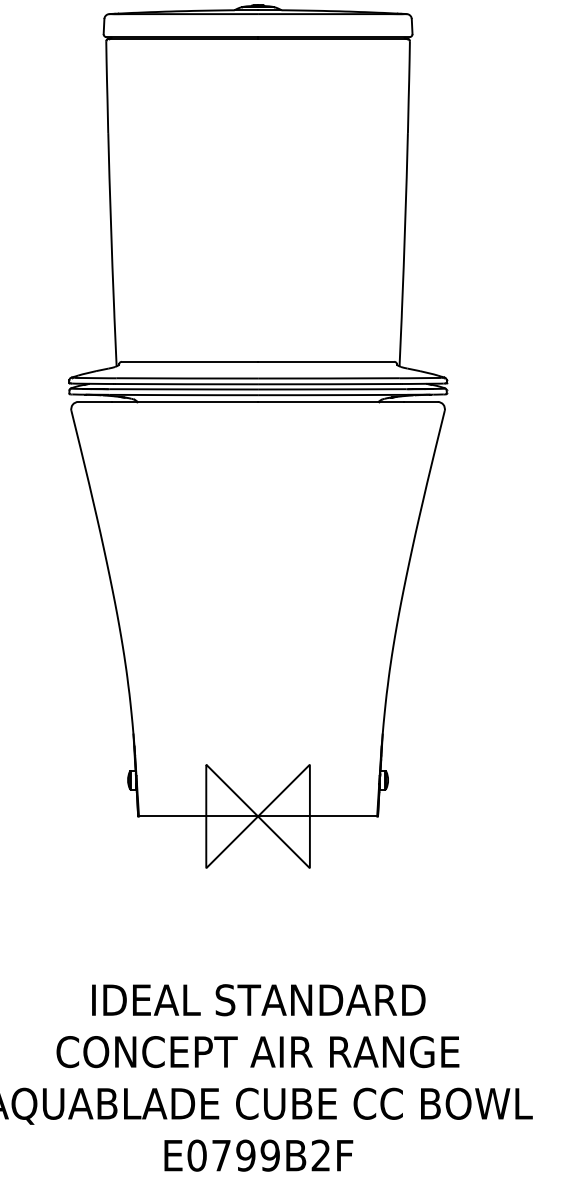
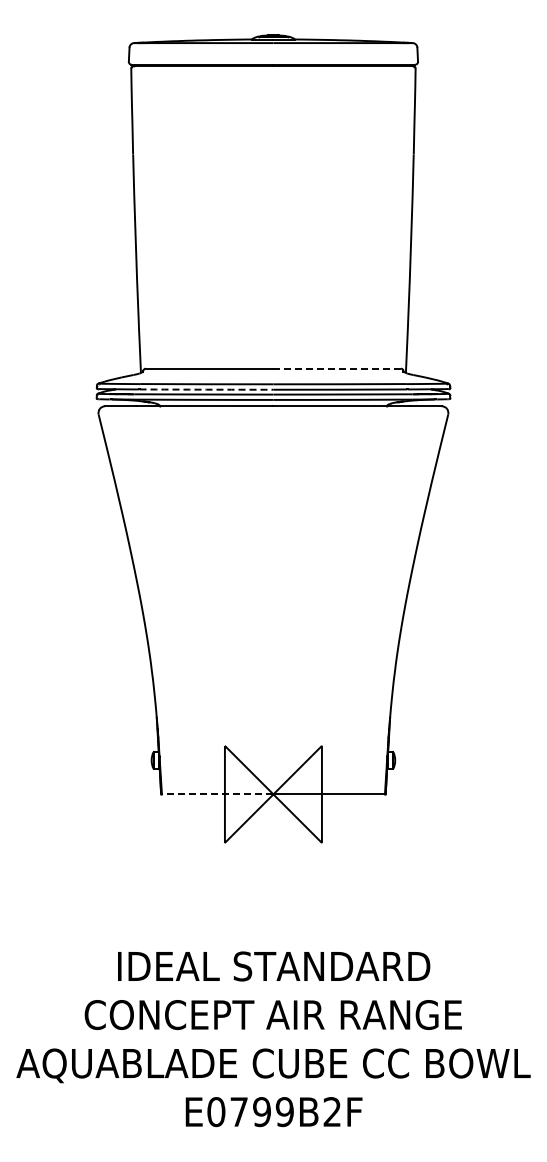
line: (326, 361) -> (337, 368), solid -> dashed
arc: (186, 384) -> (206, 389), solid -> dashed
line: (197, 816) -> (216, 794), solid -> dashed

